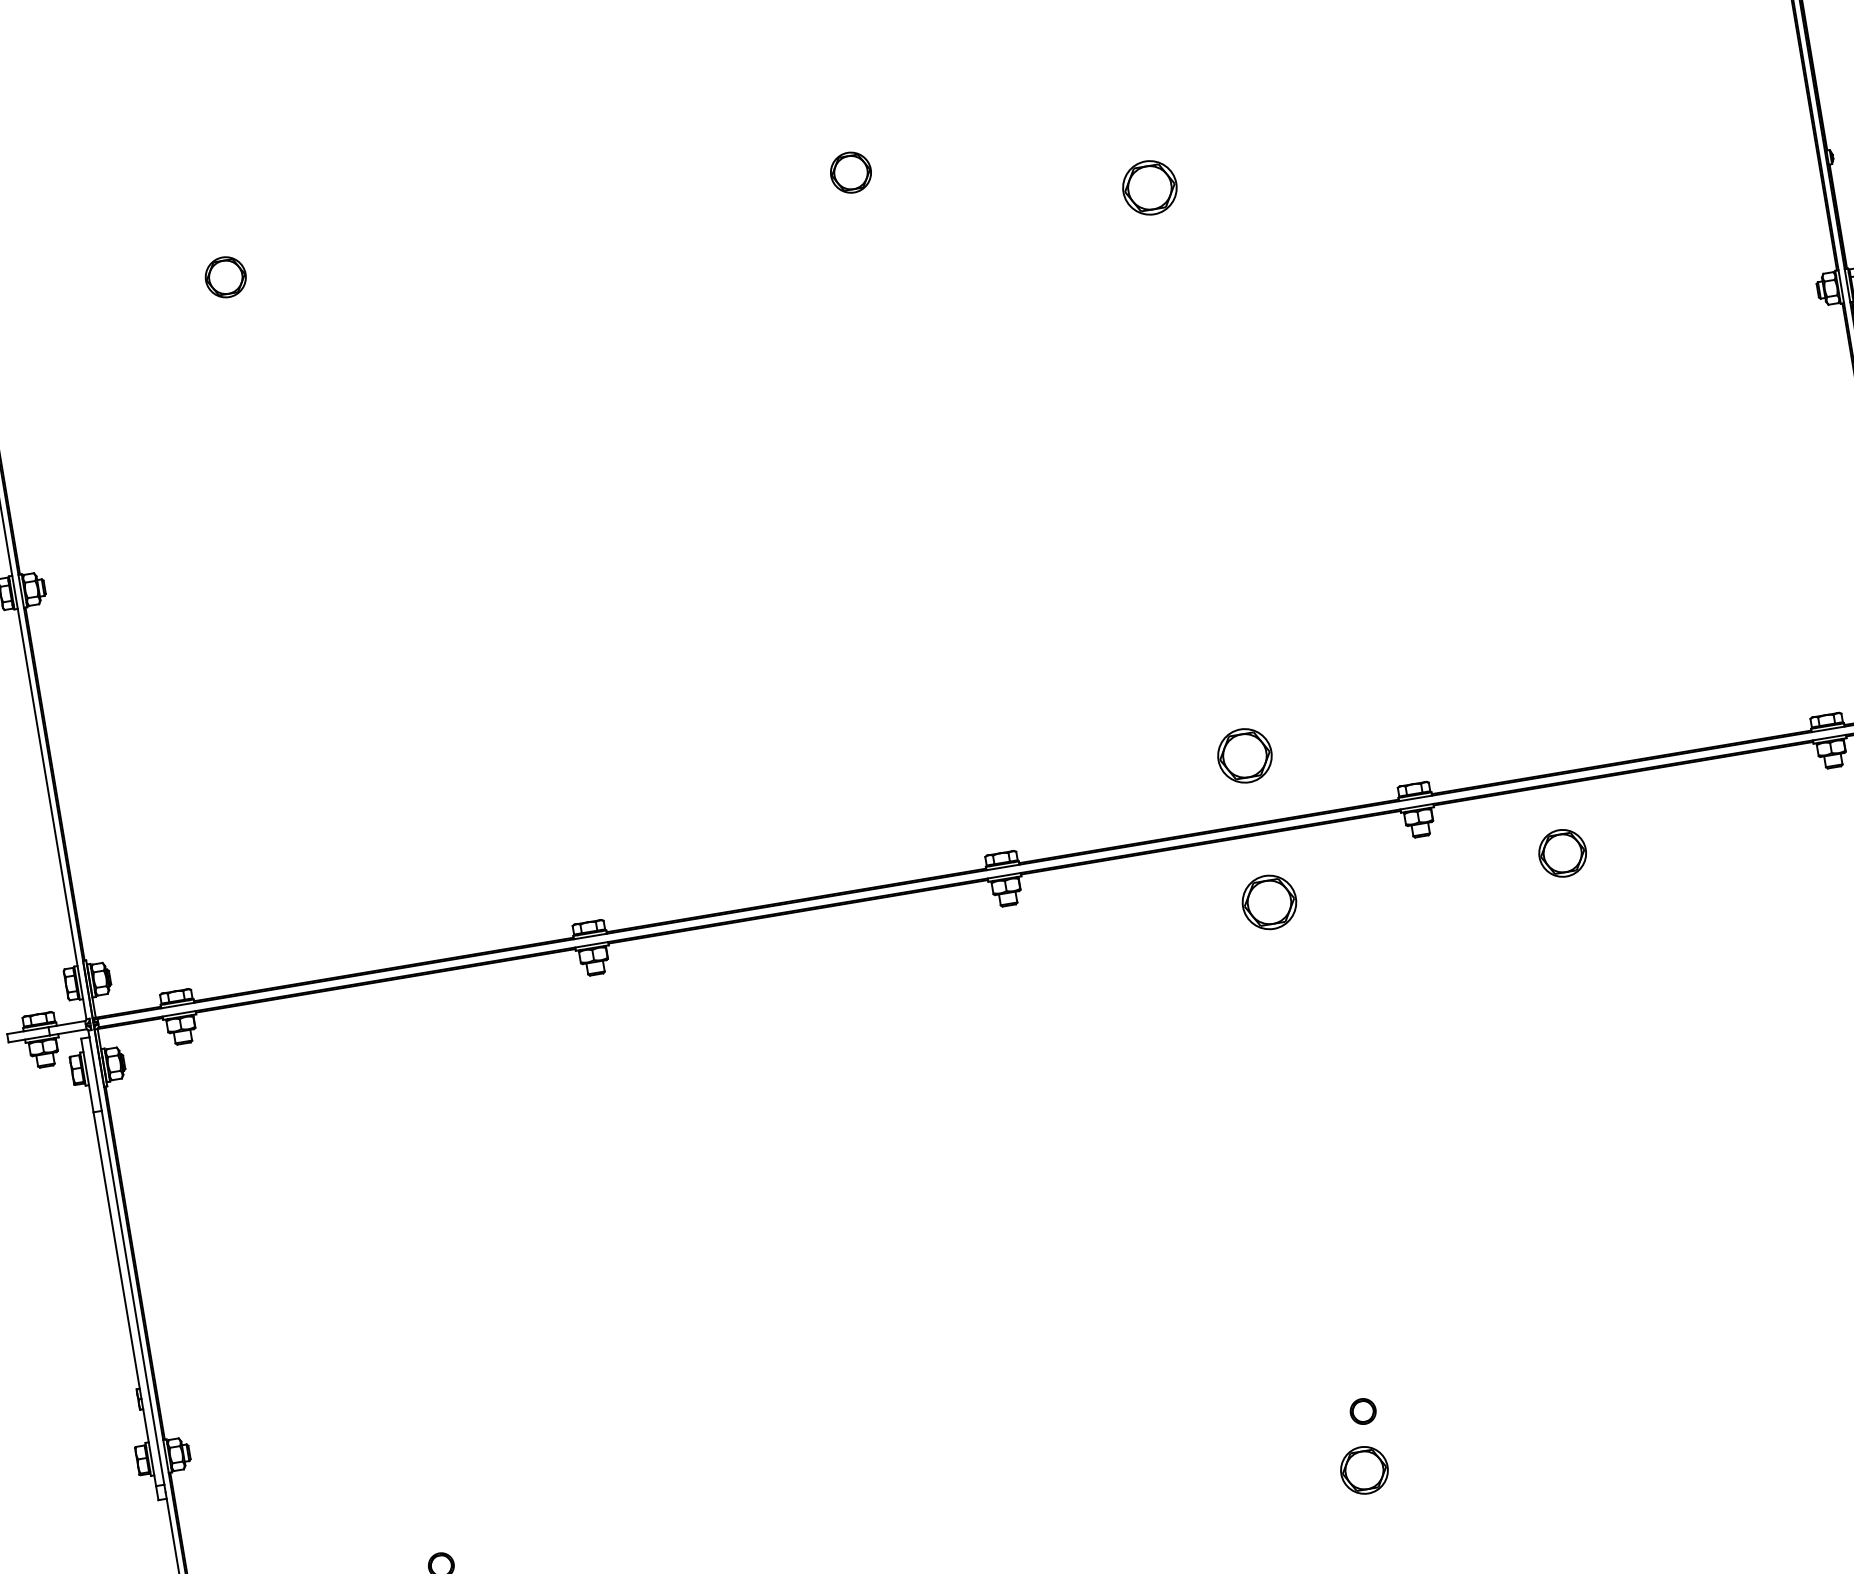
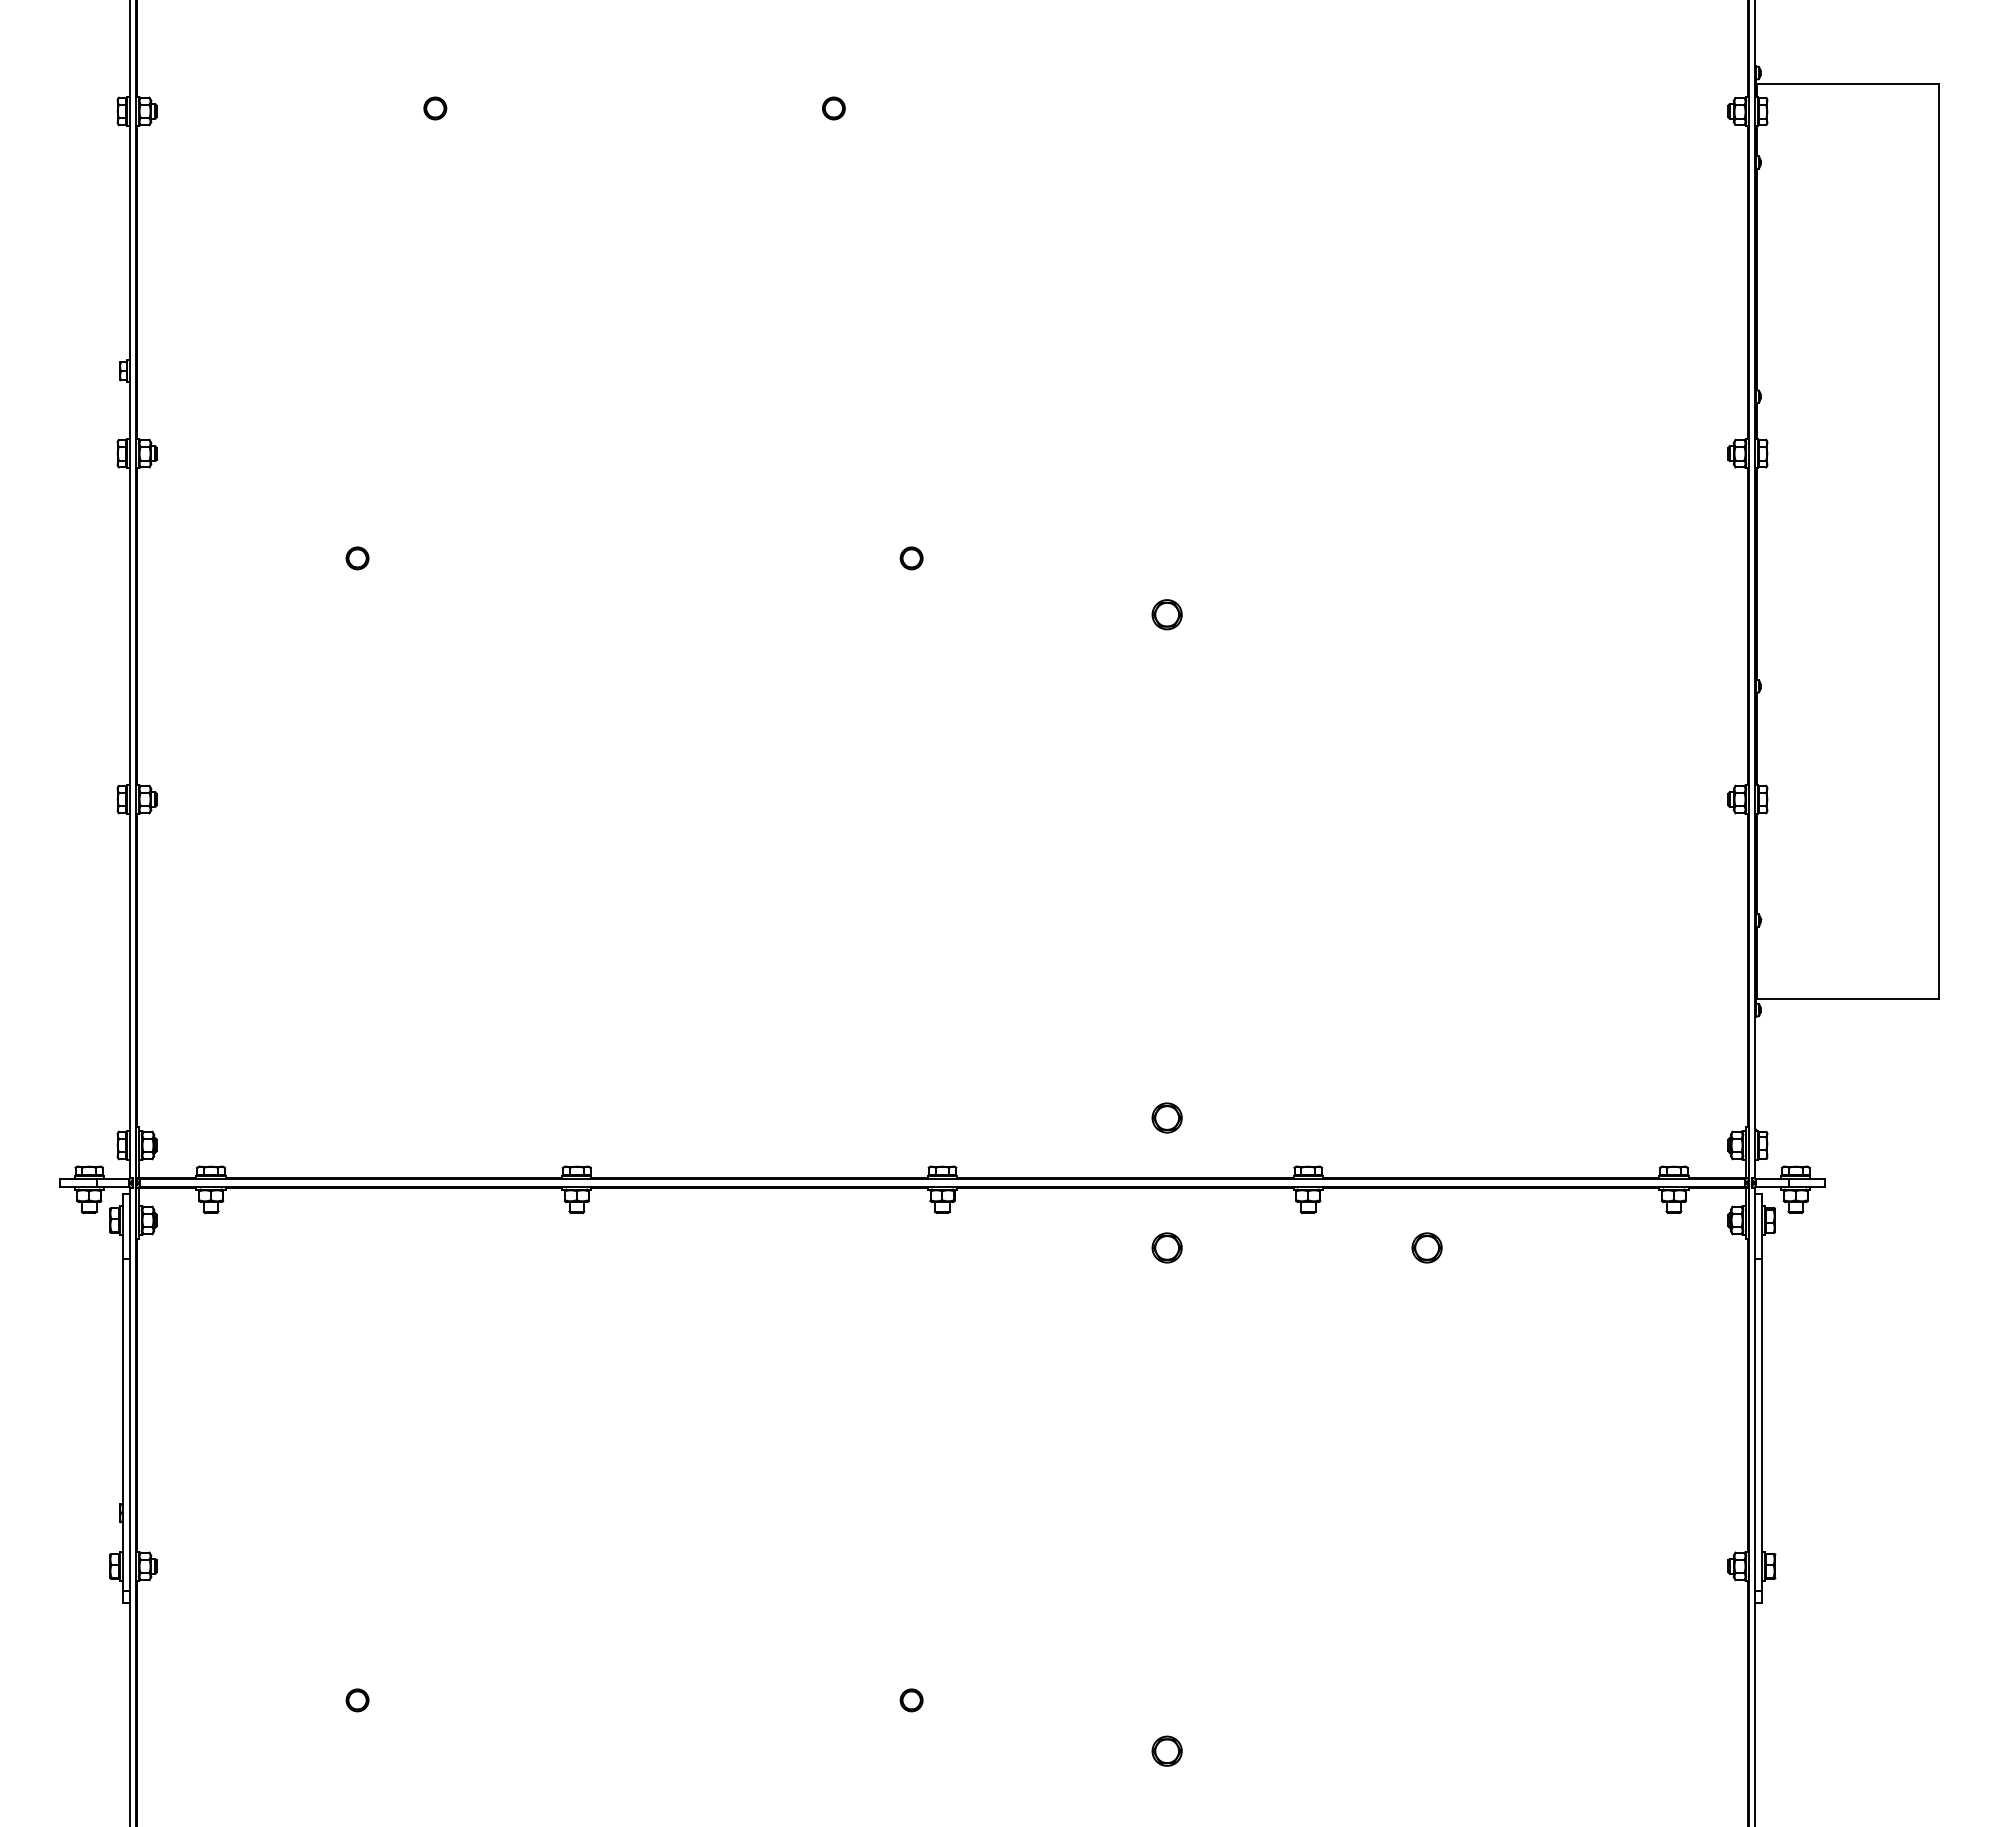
part: (850, 172) -> (911, 558), size x0.62
part: (1149, 187) -> (1166, 614), size x0.62
part: (225, 277) -> (357, 558), size x0.62
part: (1243, 755) -> (1166, 1117), size x0.62
part: (1561, 853) -> (1426, 1247), size x0.71
part: (1268, 902) -> (1166, 1247), size x0.62
part: (1363, 1411) -> (911, 1700), moved
part: (1363, 1469) -> (1166, 1750), size x0.71

